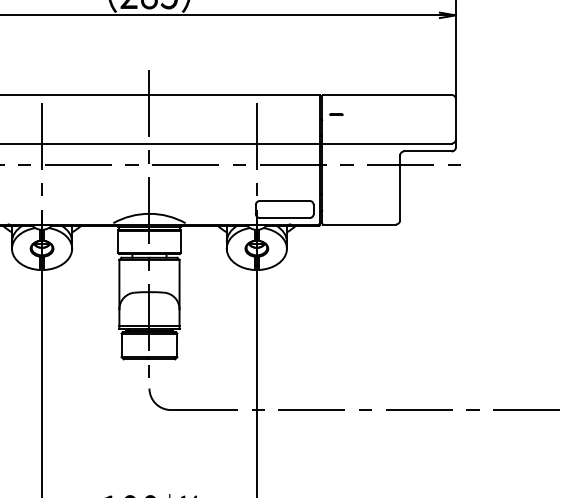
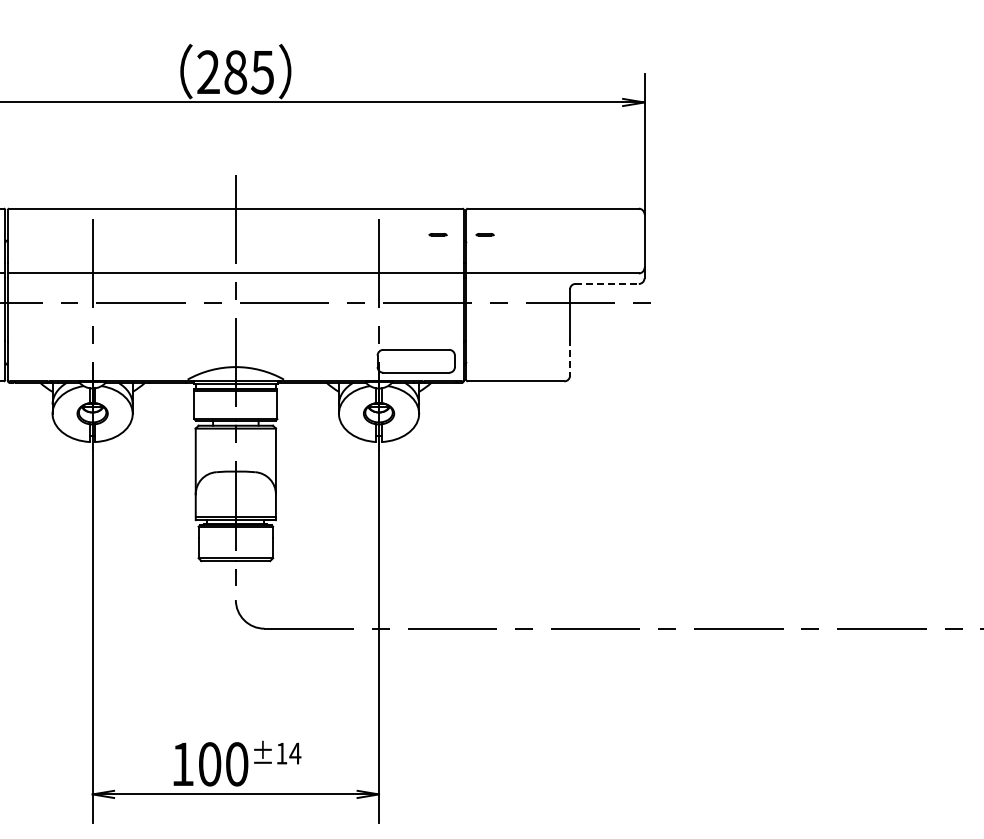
line: (300, 114) -> (437, 234), added
line: (428, 151) -> (607, 283), solid -> dashed
line: (400, 206) -> (570, 357), solid -> dashed

